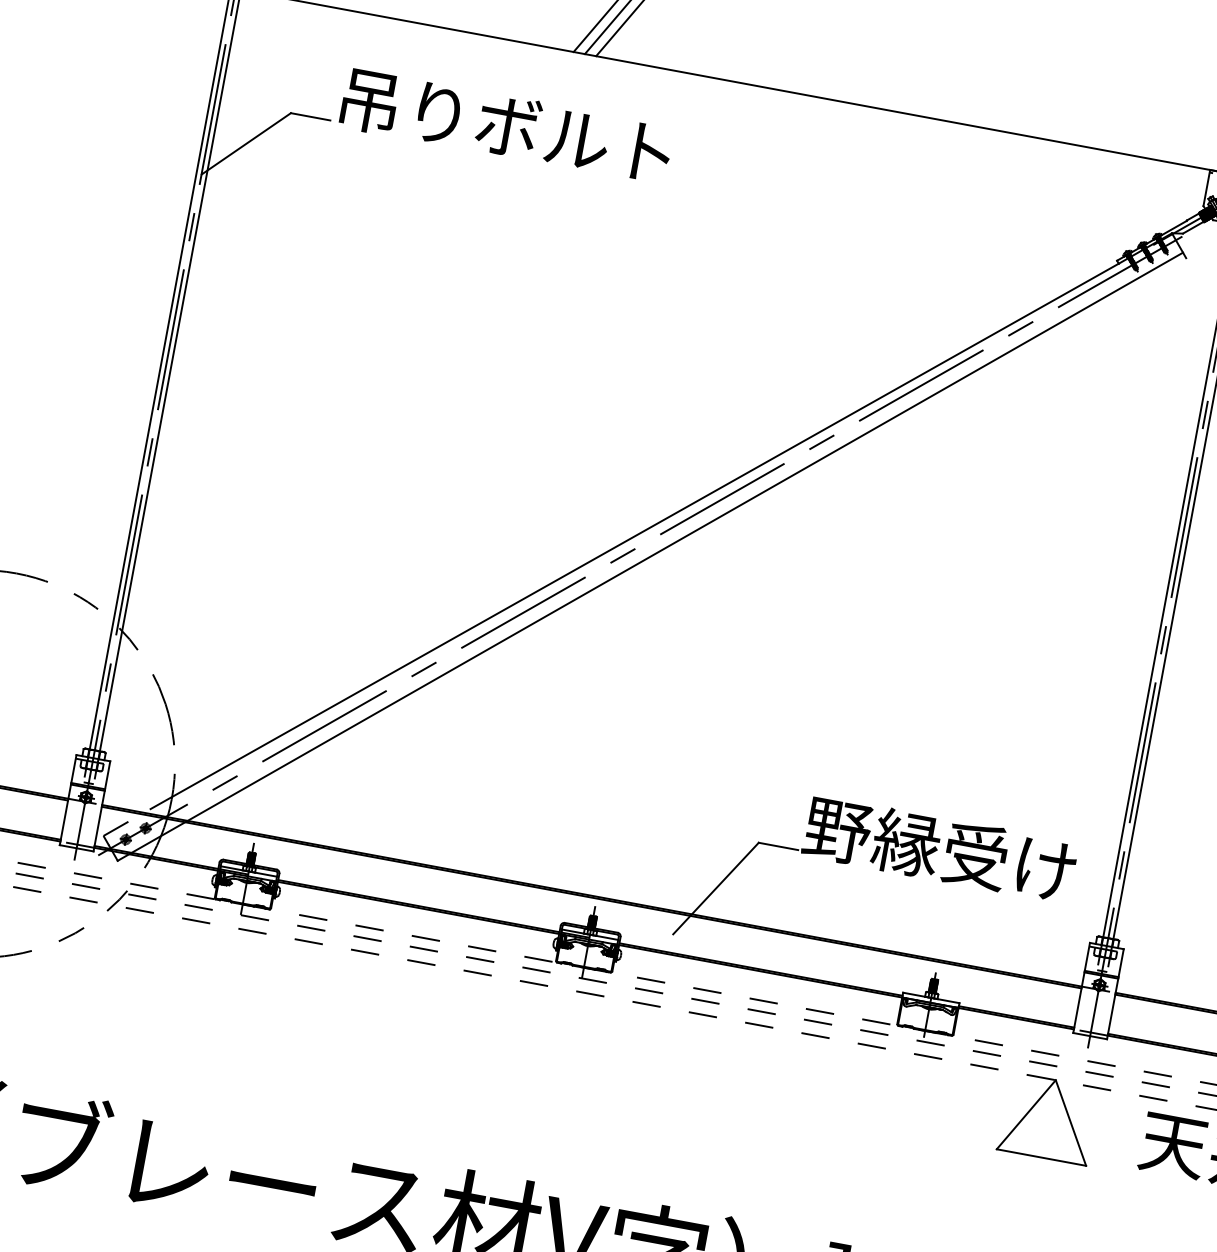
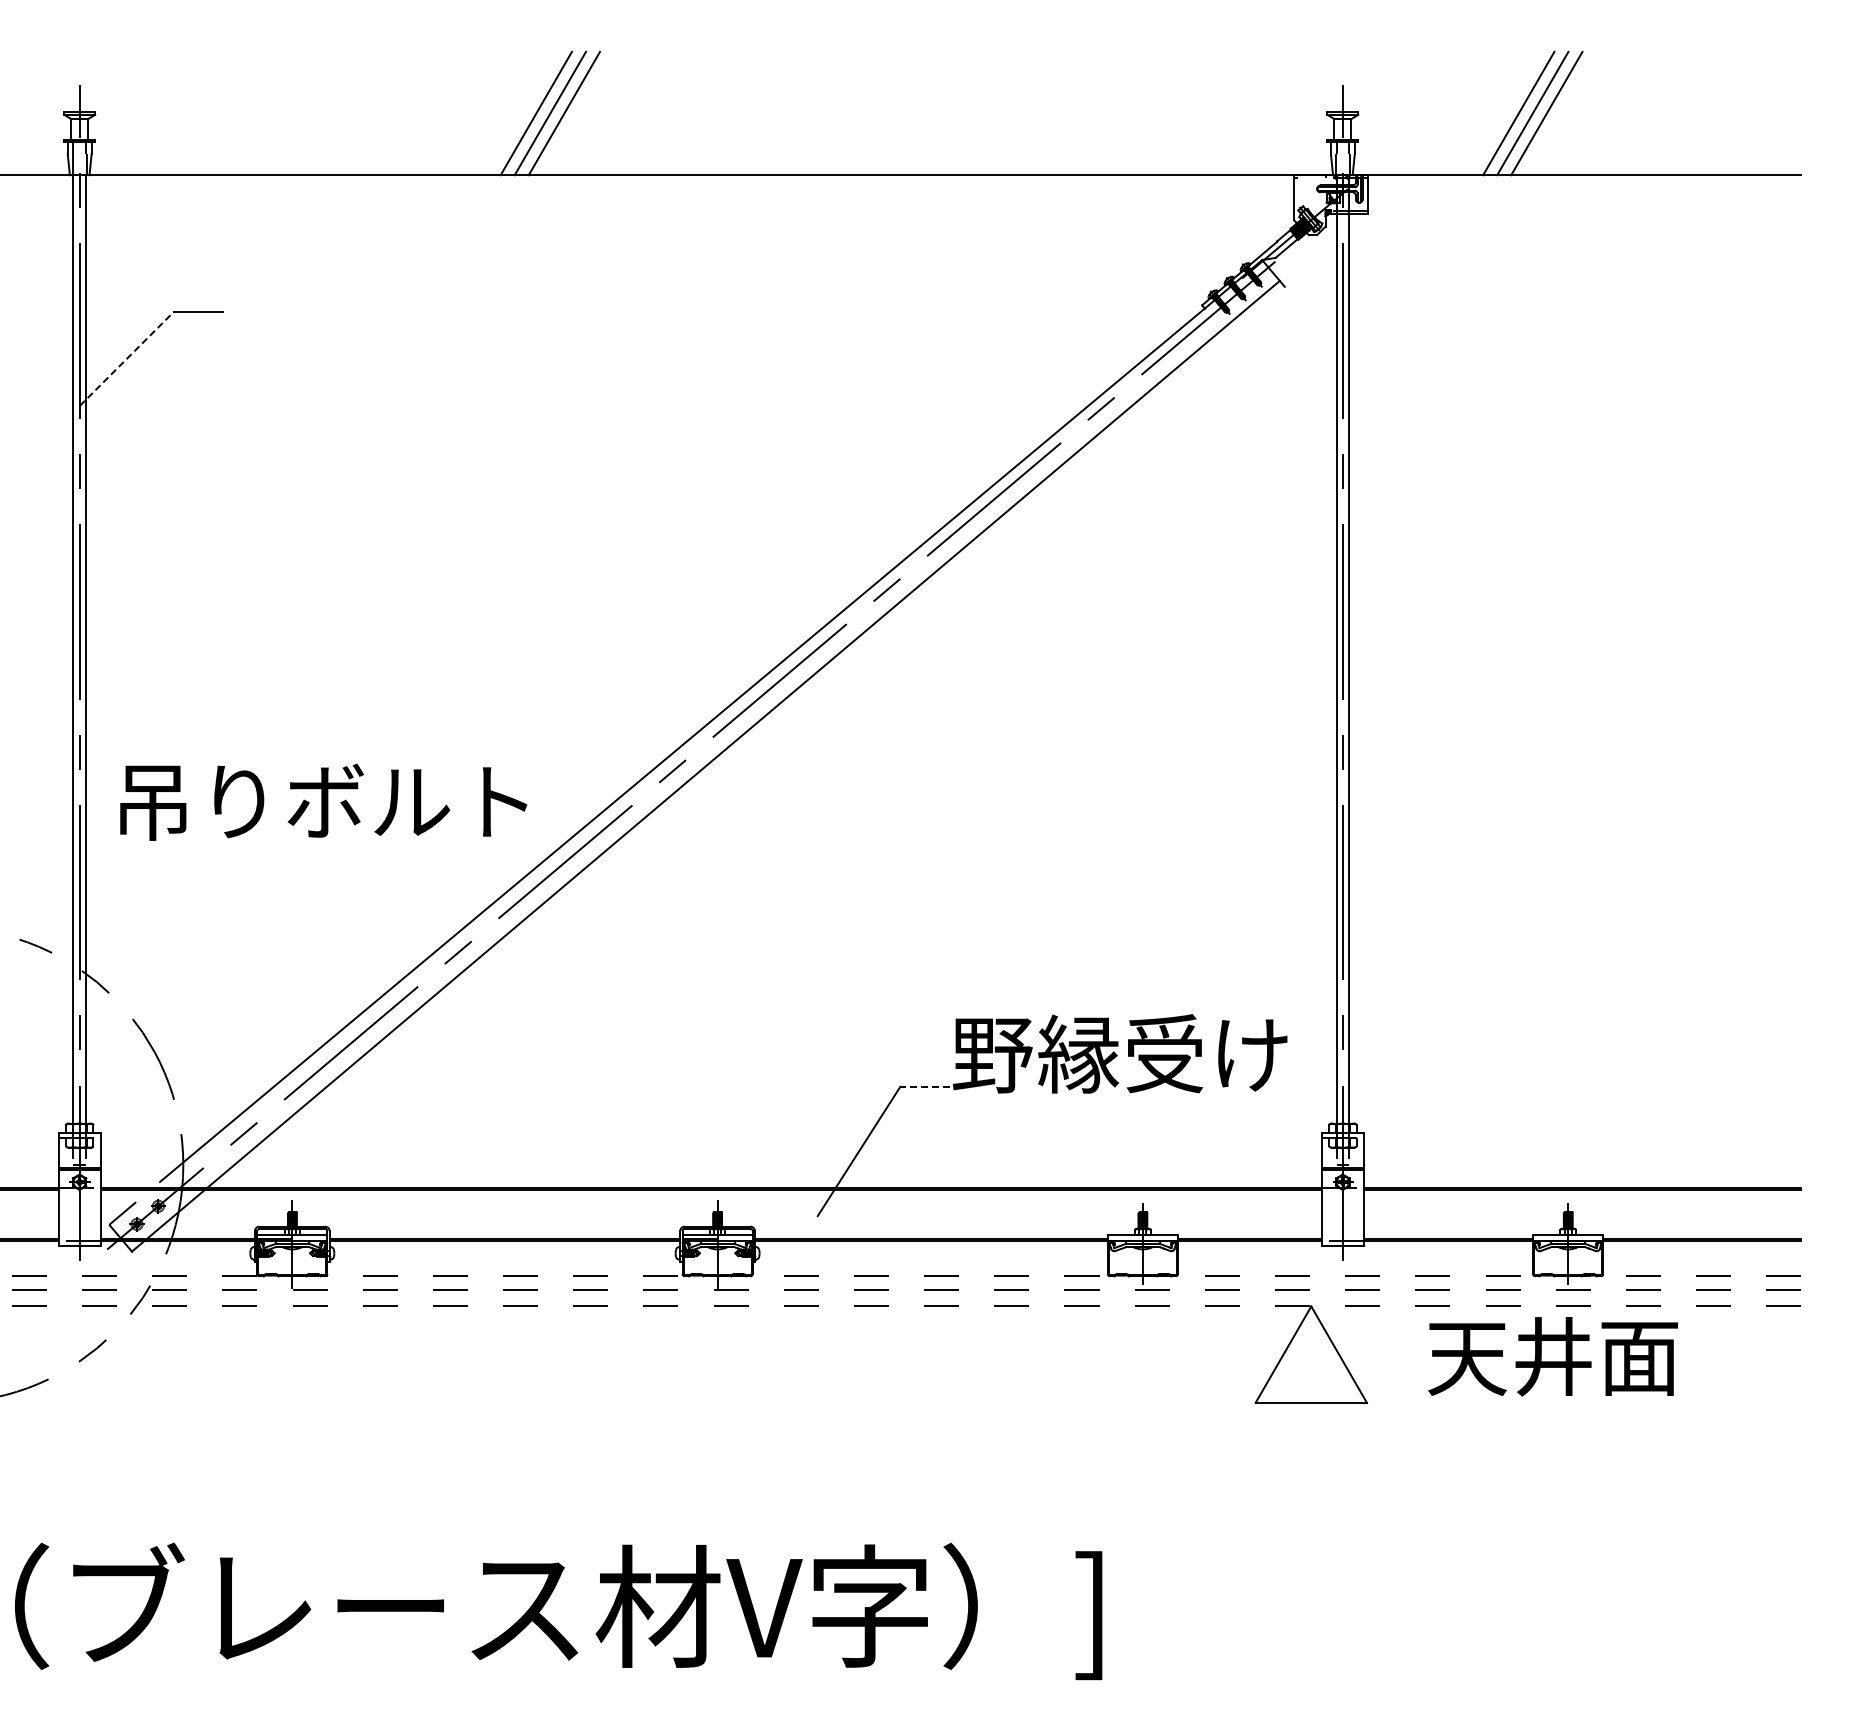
text: (506, 126) -> (323, 801), moved
line: (246, 143) -> (127, 358), solid -> dashed
line: (778, 846) -> (924, 1086), solid -> dashed

